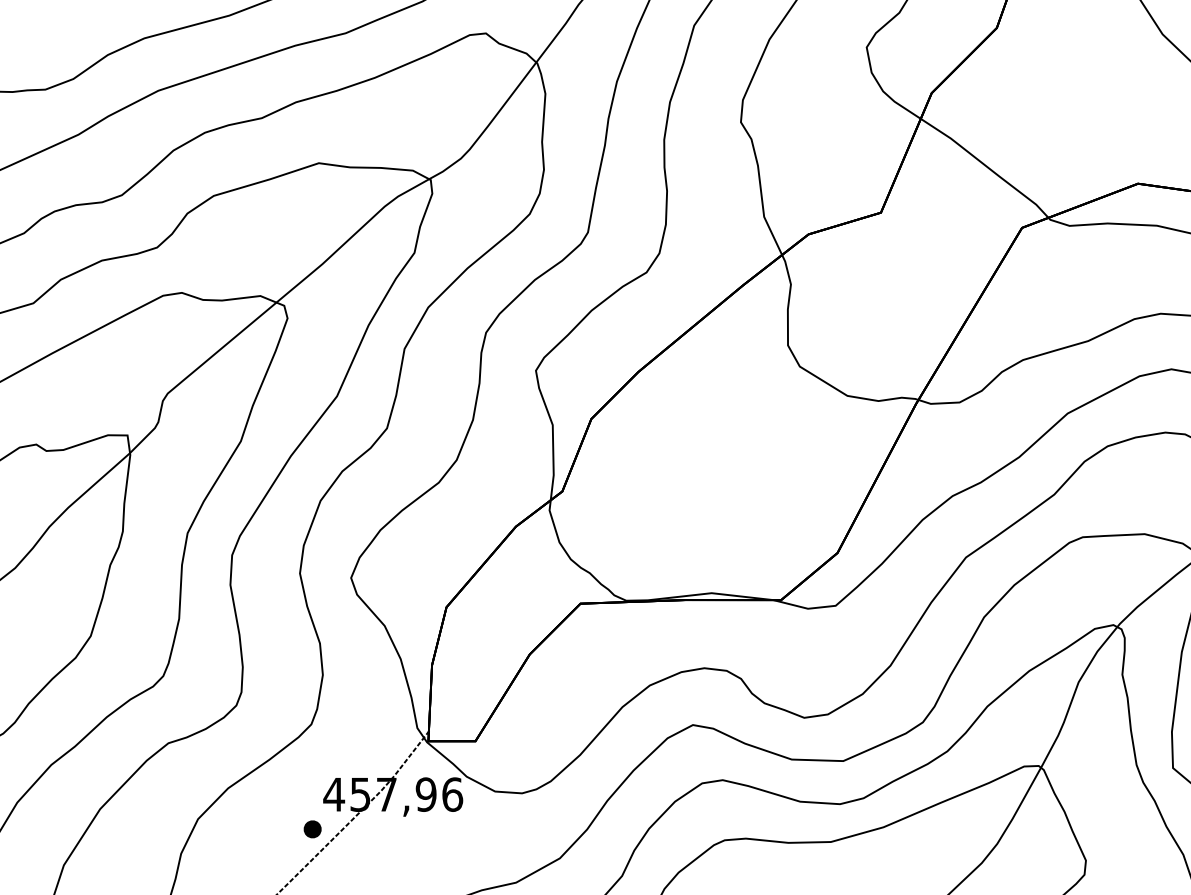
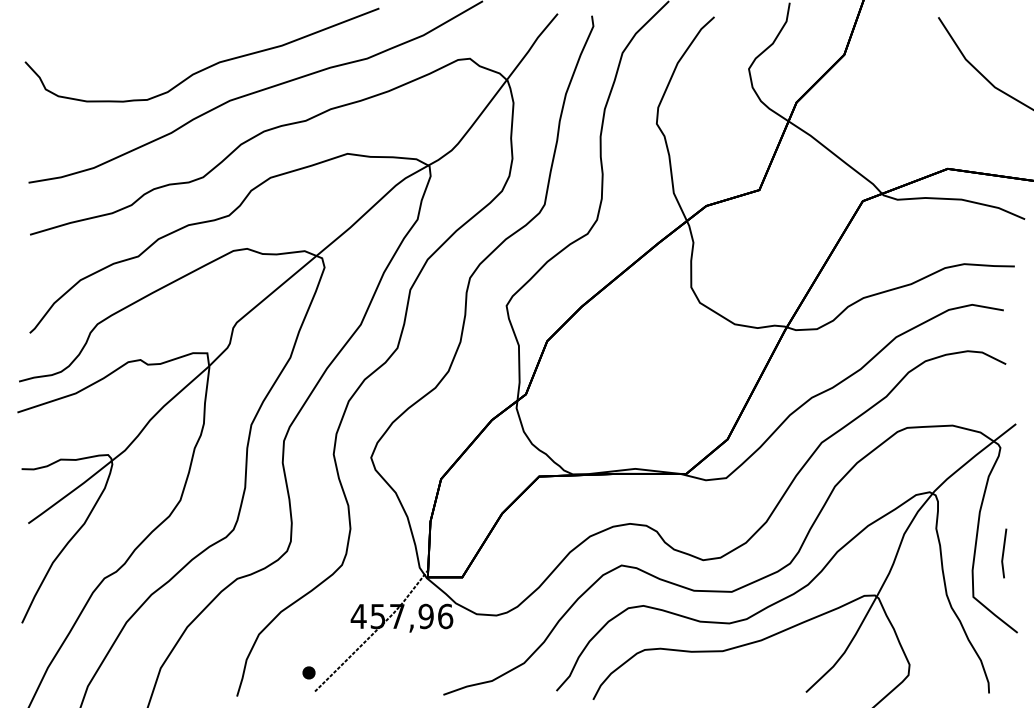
part: (311, 828) -> (308, 672), moved

